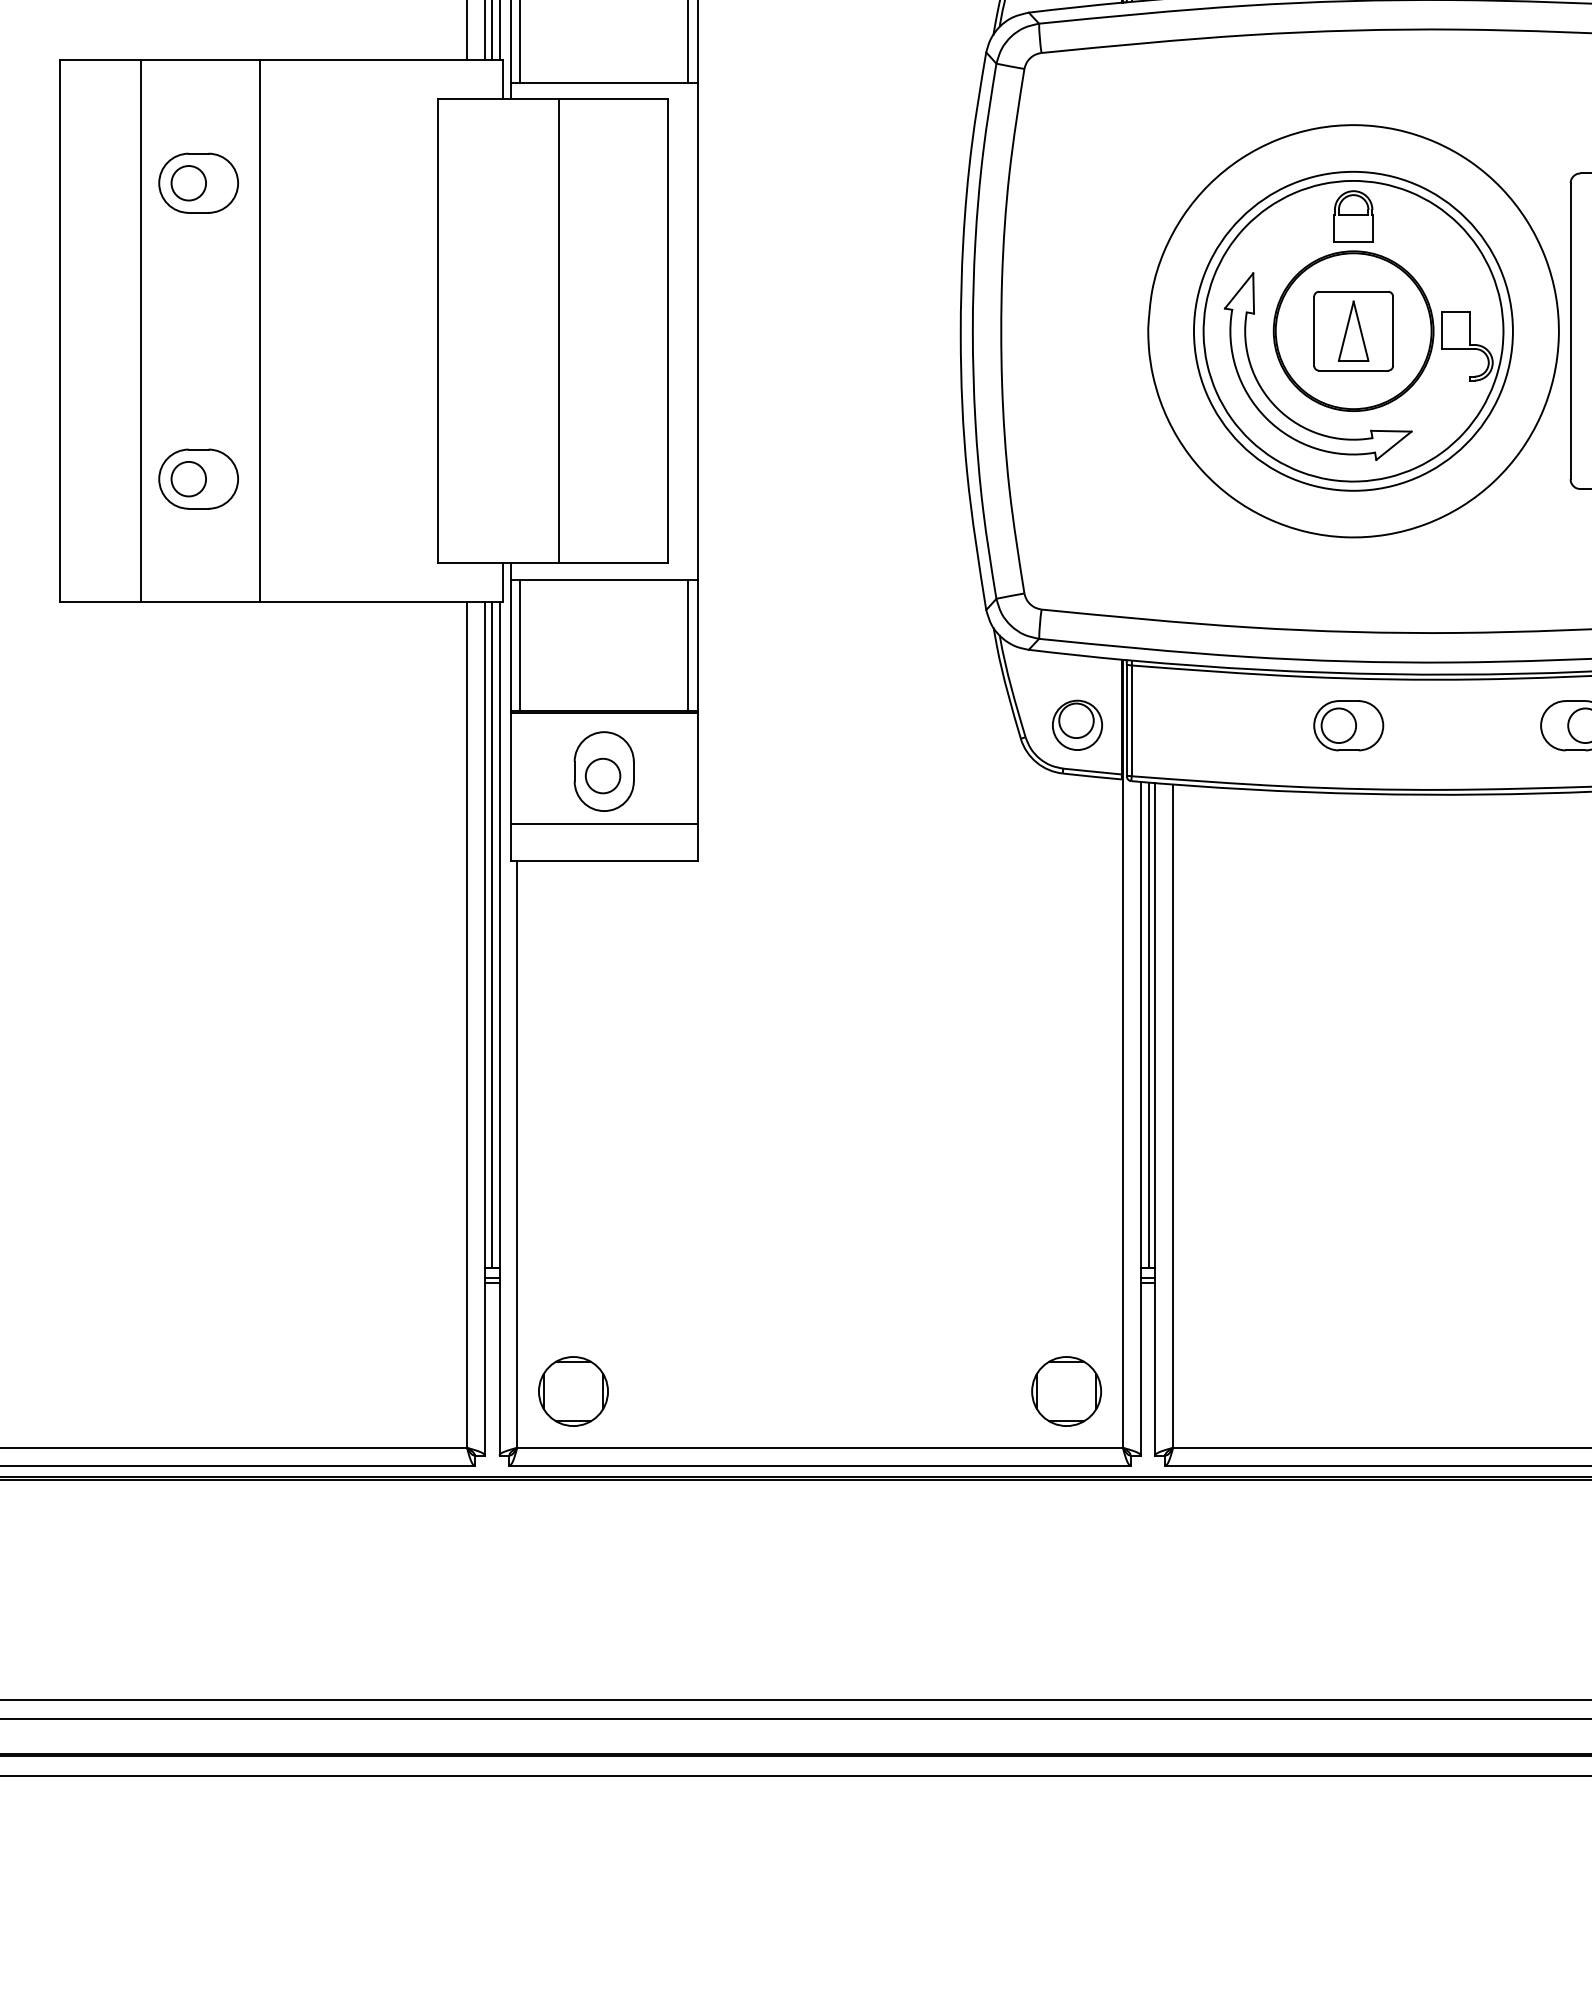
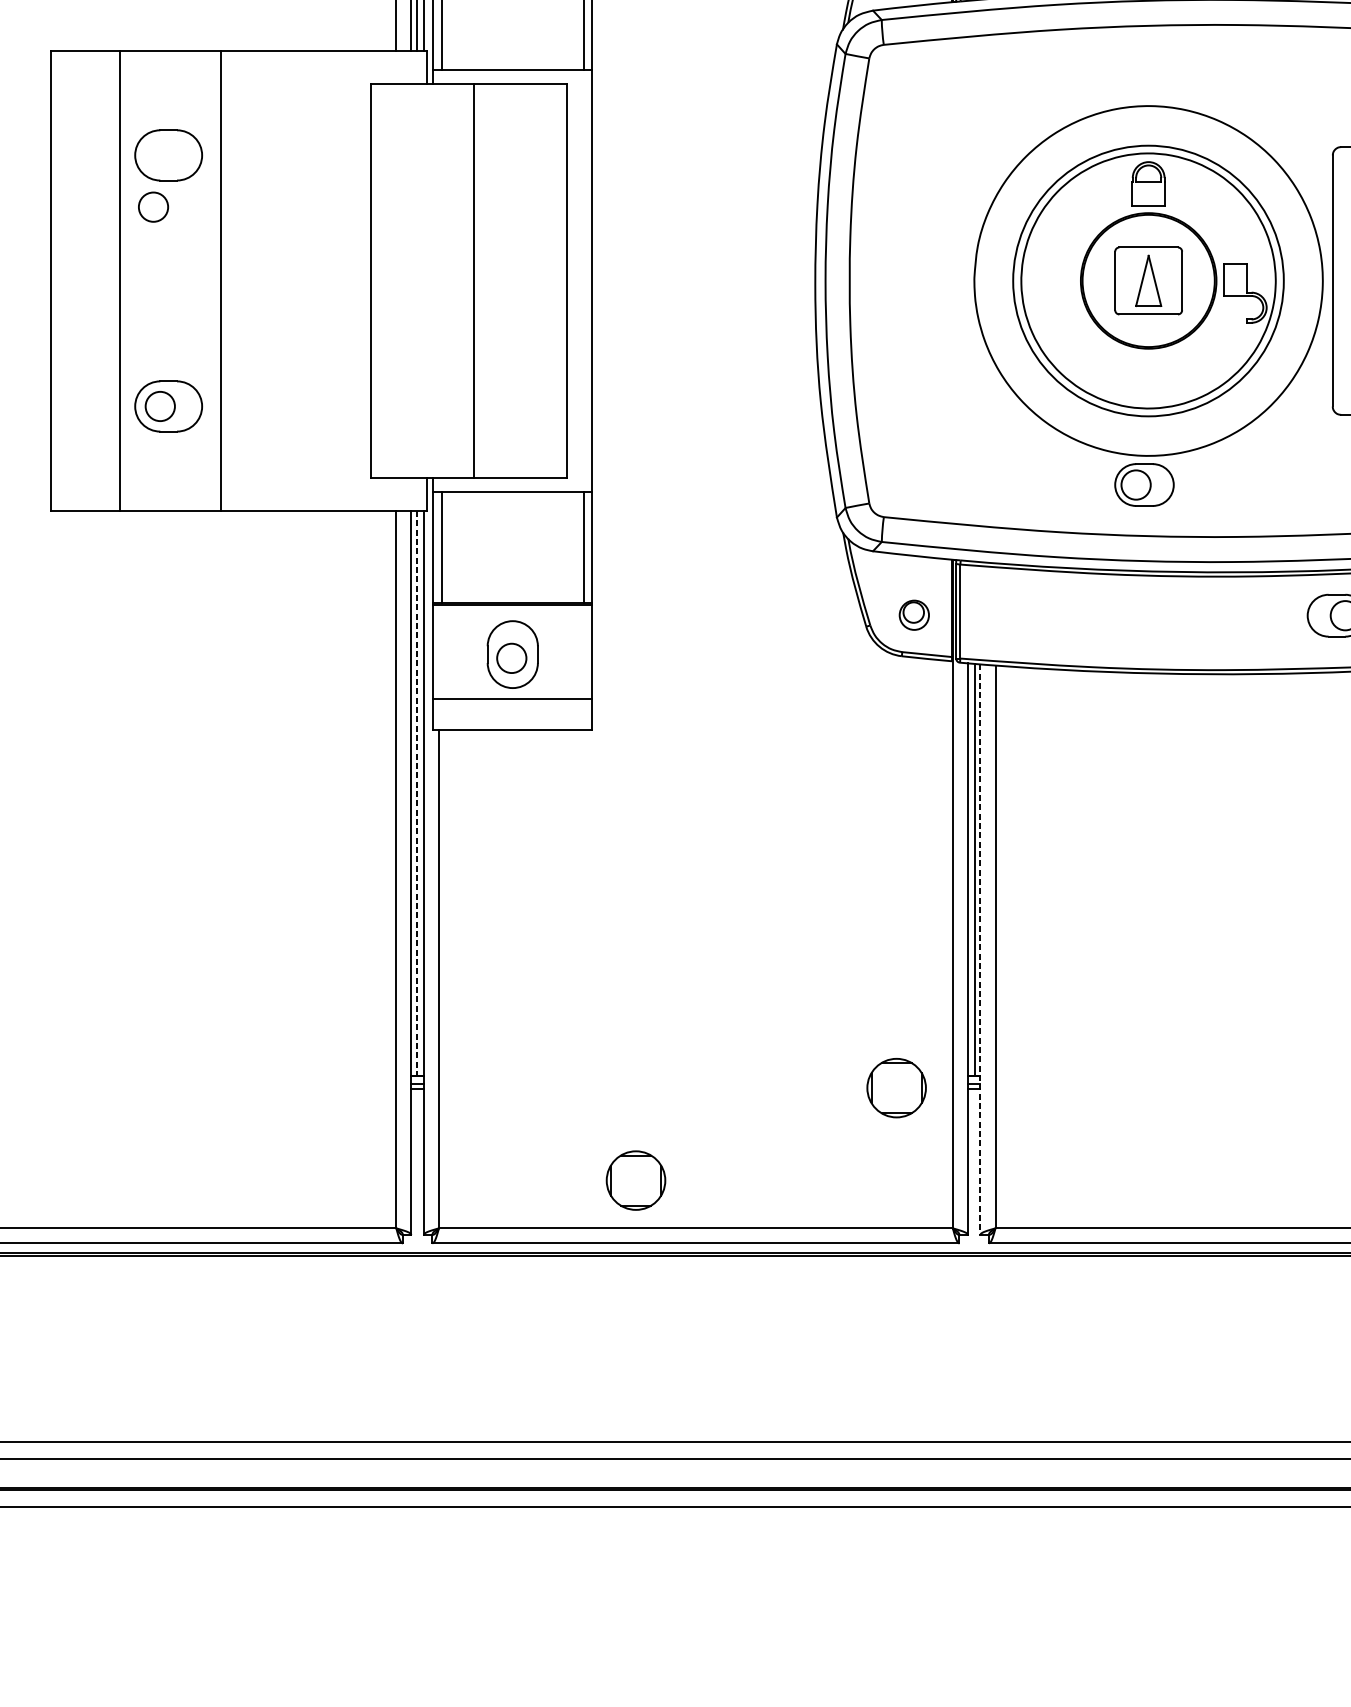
circle: (188, 183) -> (153, 207), moved
part: (1274, 403) -> (1081, 342), removed
part: (1077, 724) -> (914, 614), size x0.7
part: (1348, 725) -> (1144, 484), moved
line: (491, 935) -> (417, 793), solid -> dashed
line: (1155, 1119) -> (980, 949), solid -> dashed
part: (573, 1391) -> (636, 1180), moved
part: (1066, 1391) -> (896, 1088), moved

